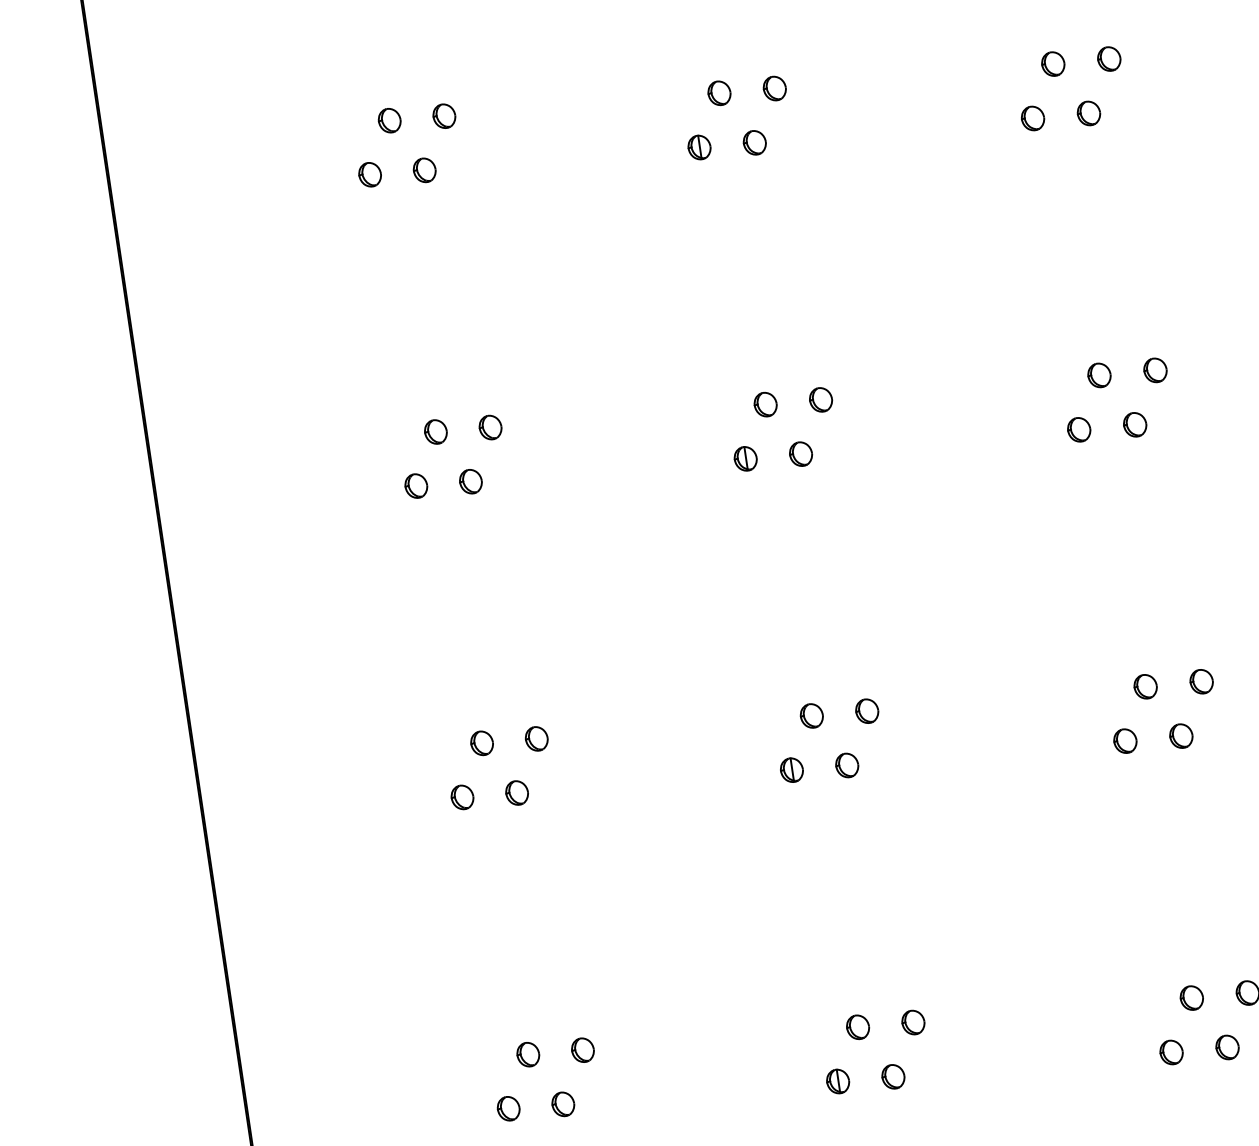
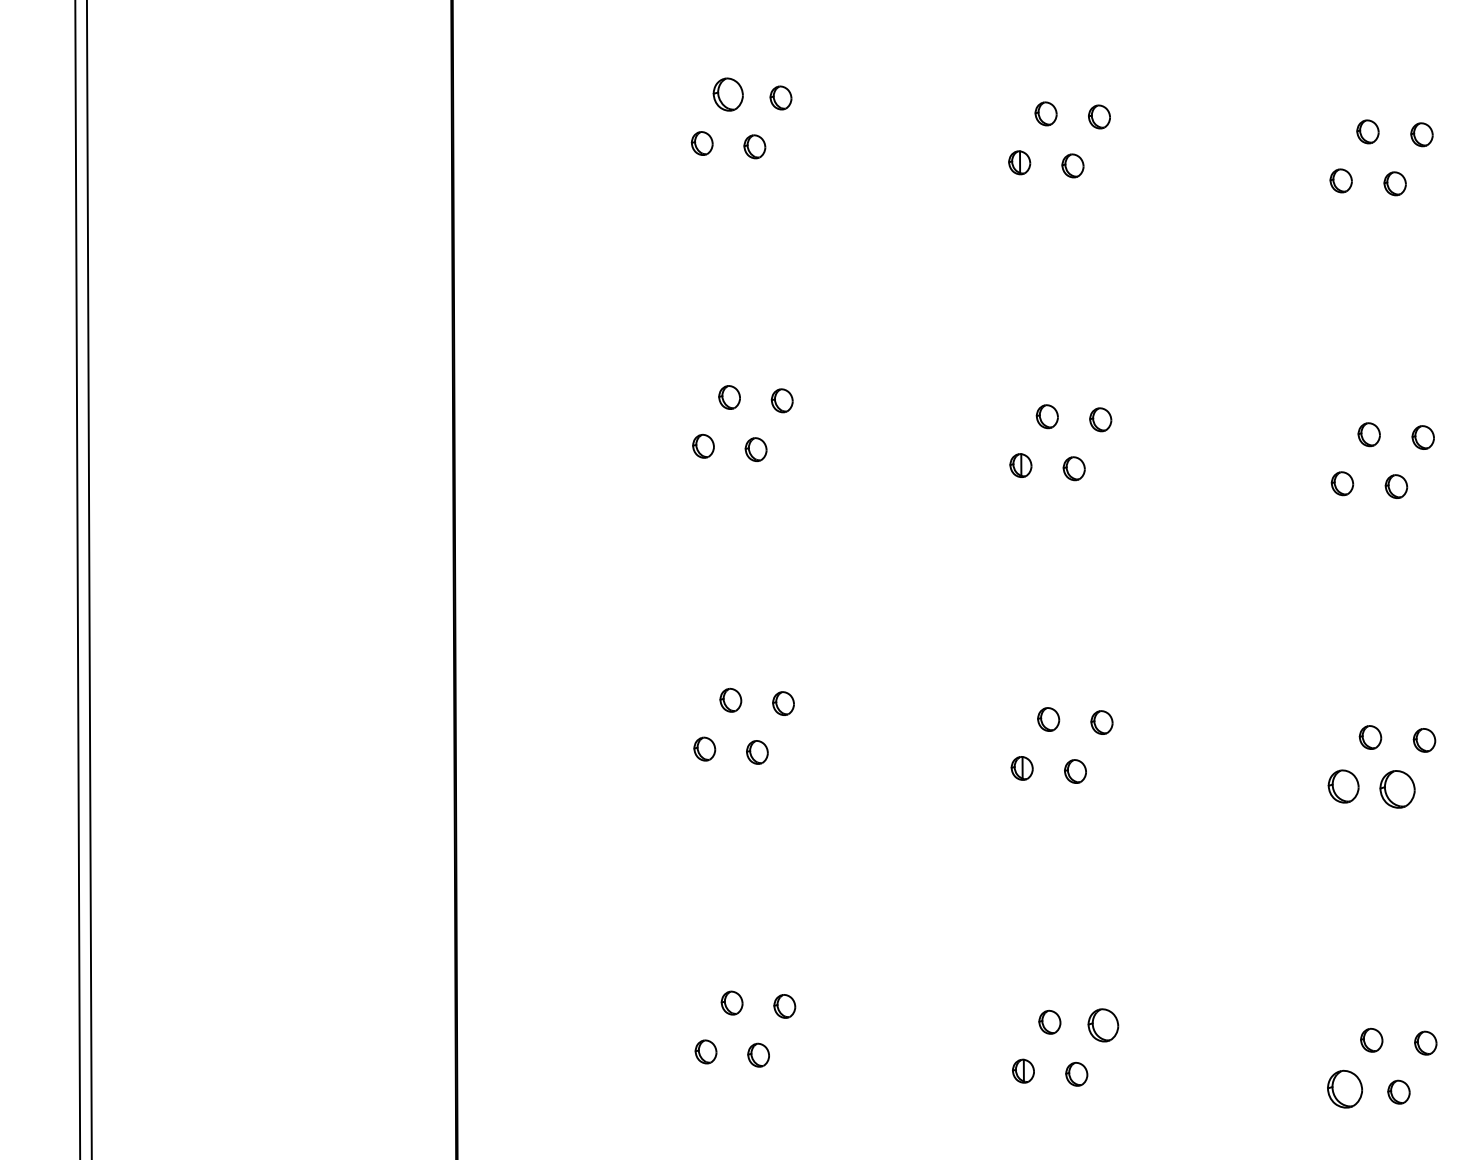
part: (389, 120) -> (728, 94), size x1.4
part: (1181, 736) -> (1397, 789), size x1.6
part: (1125, 741) -> (1343, 786), size x1.4
part: (912, 1022) -> (1102, 1025), size x1.4
part: (1171, 1052) -> (1344, 1089), size x1.6

